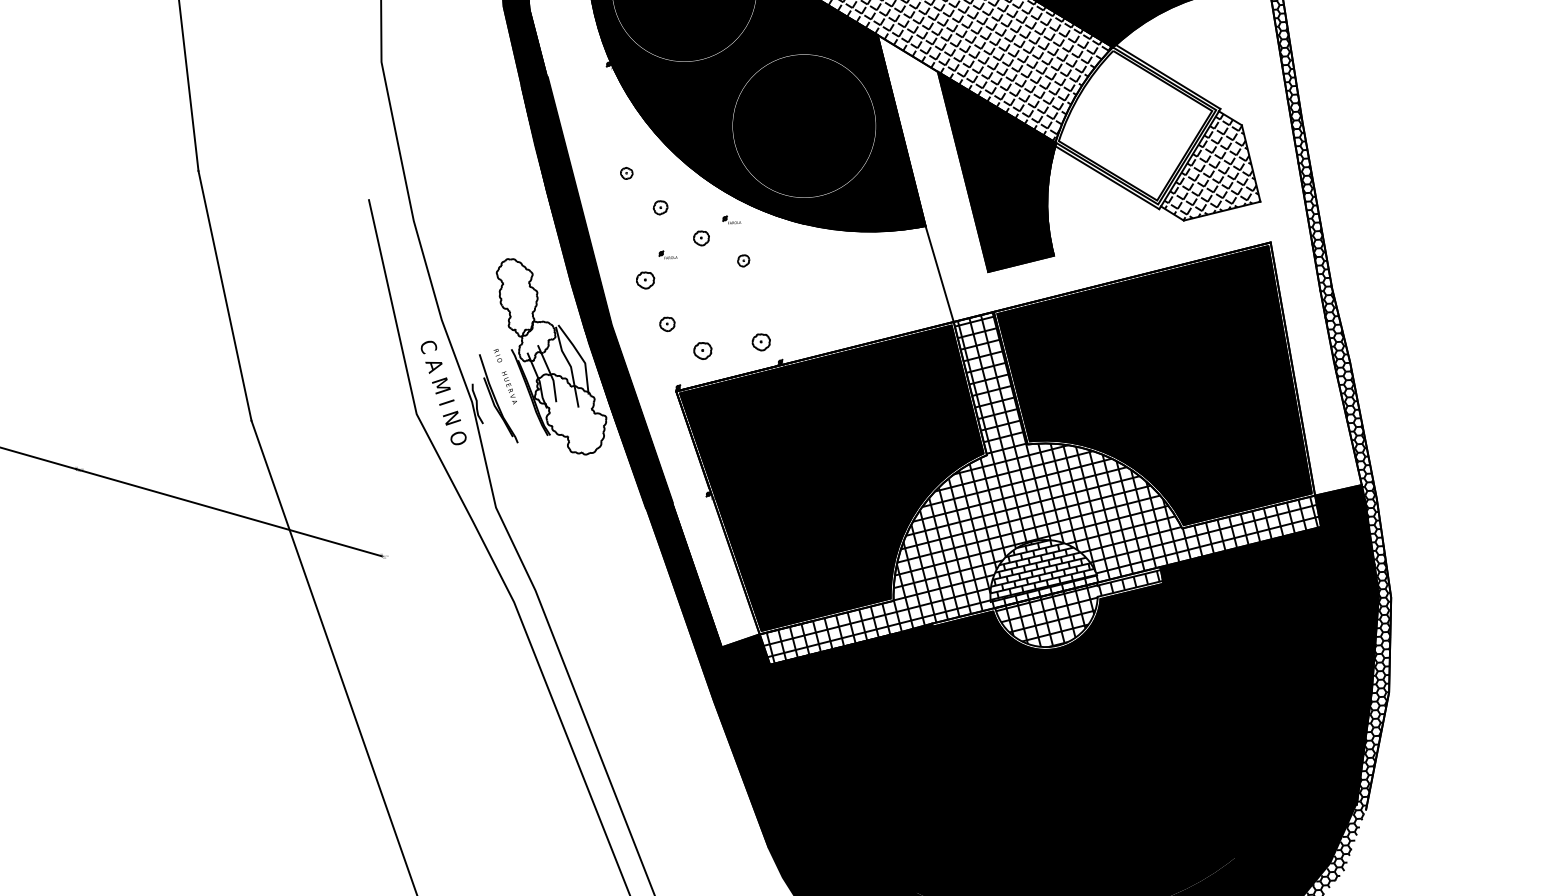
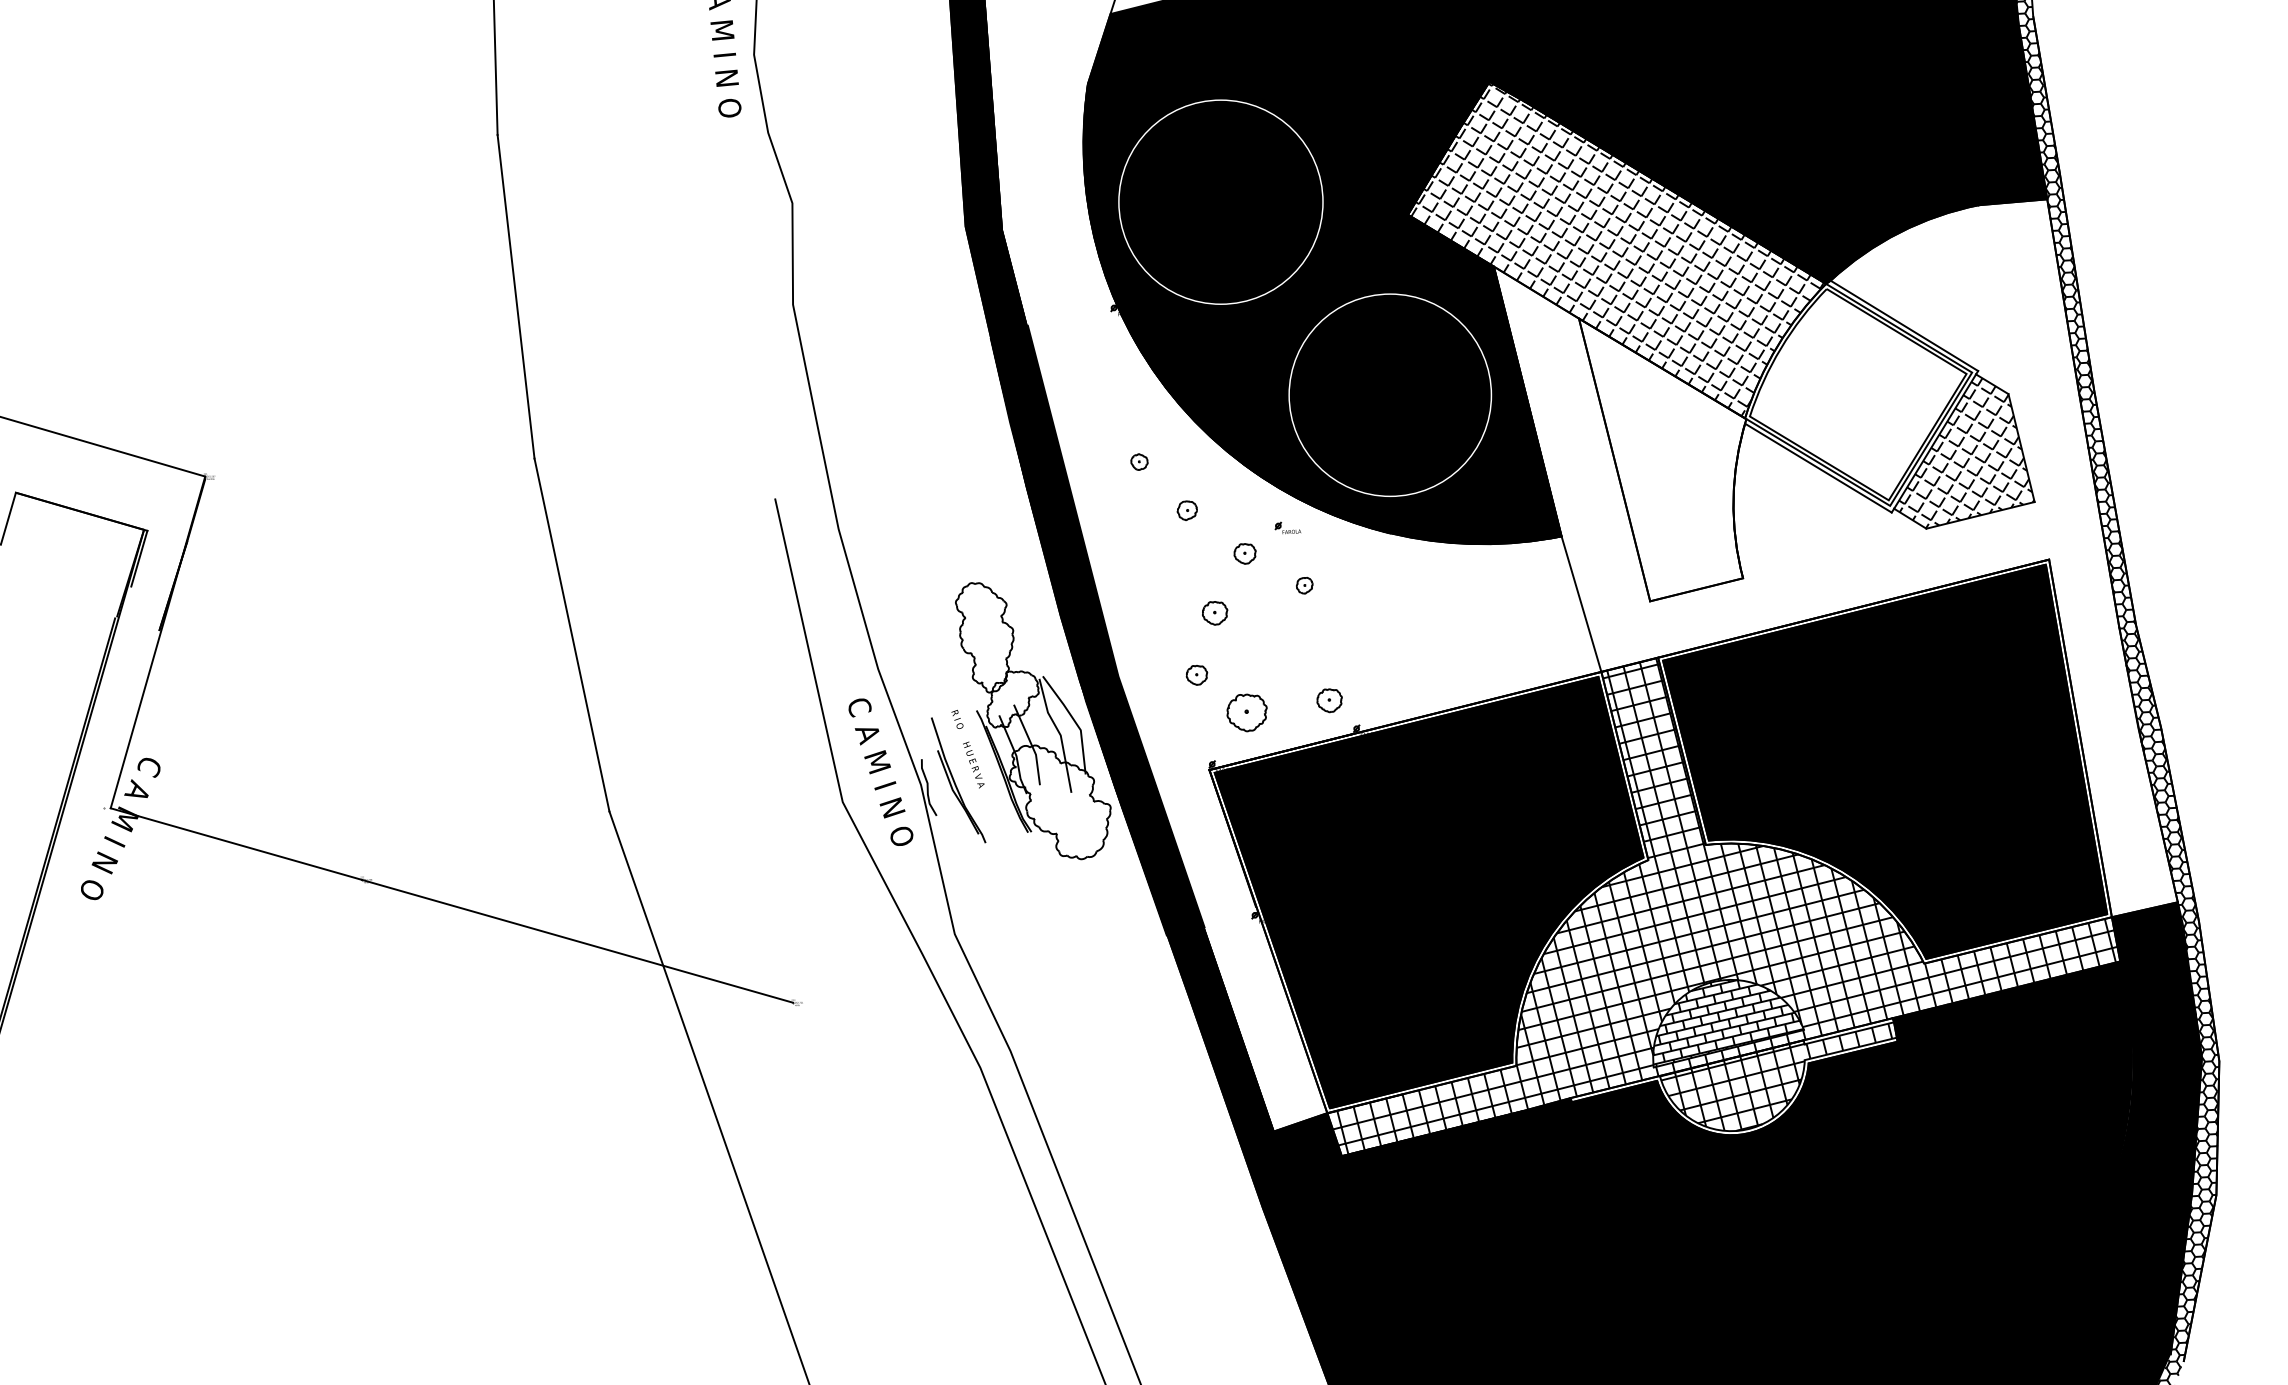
fill: (996, 171) -> (1662, 459), removed
part: (667, 255) -> (1197, 577), removed
part: (645, 280) -> (1215, 613), moved
part: (702, 350) -> (1246, 712), size x1.6

